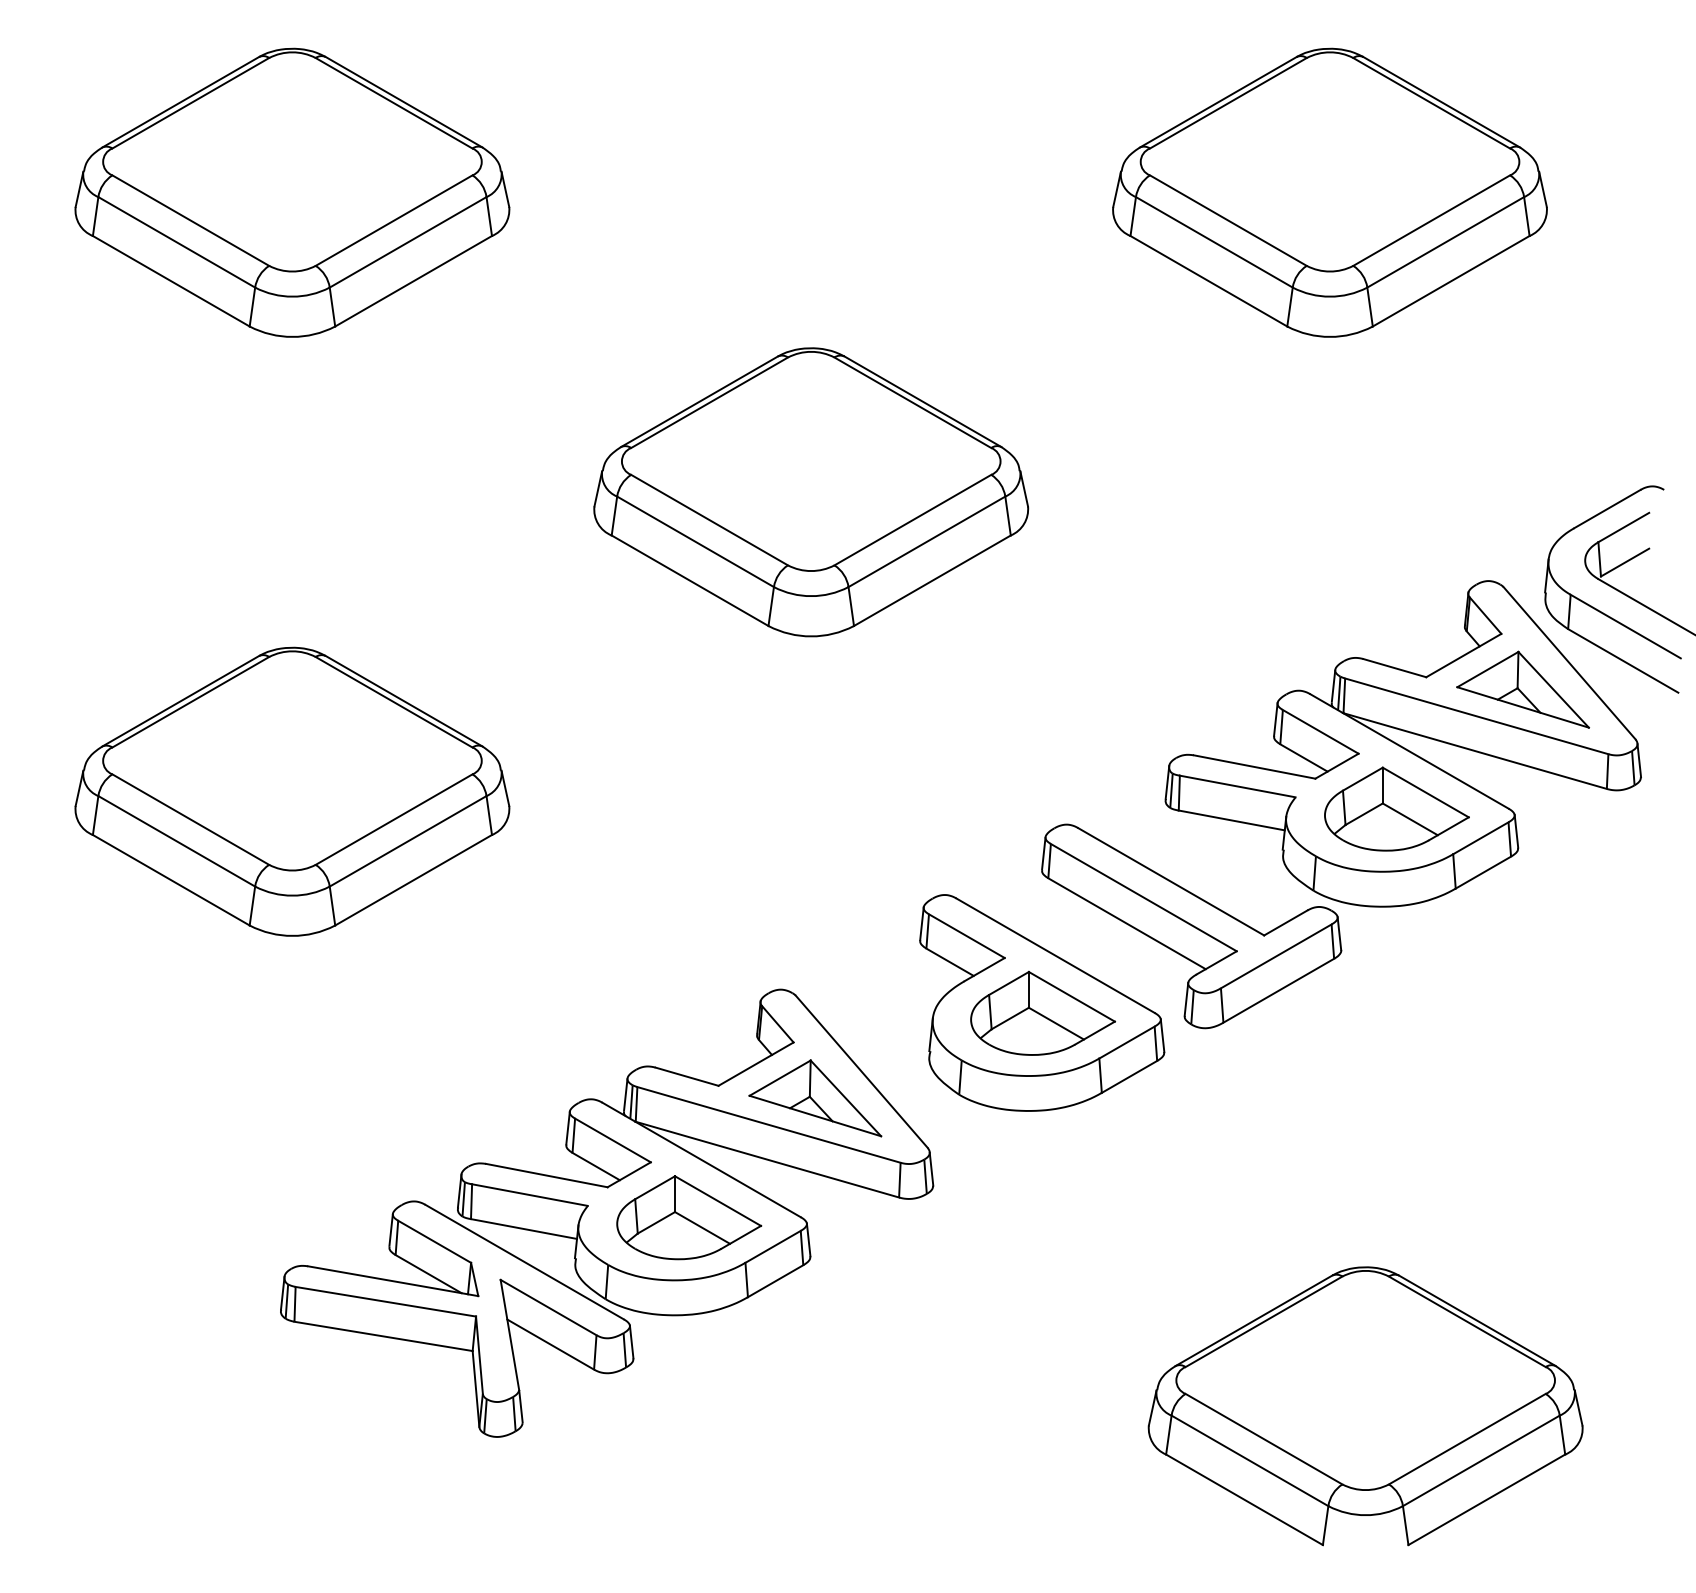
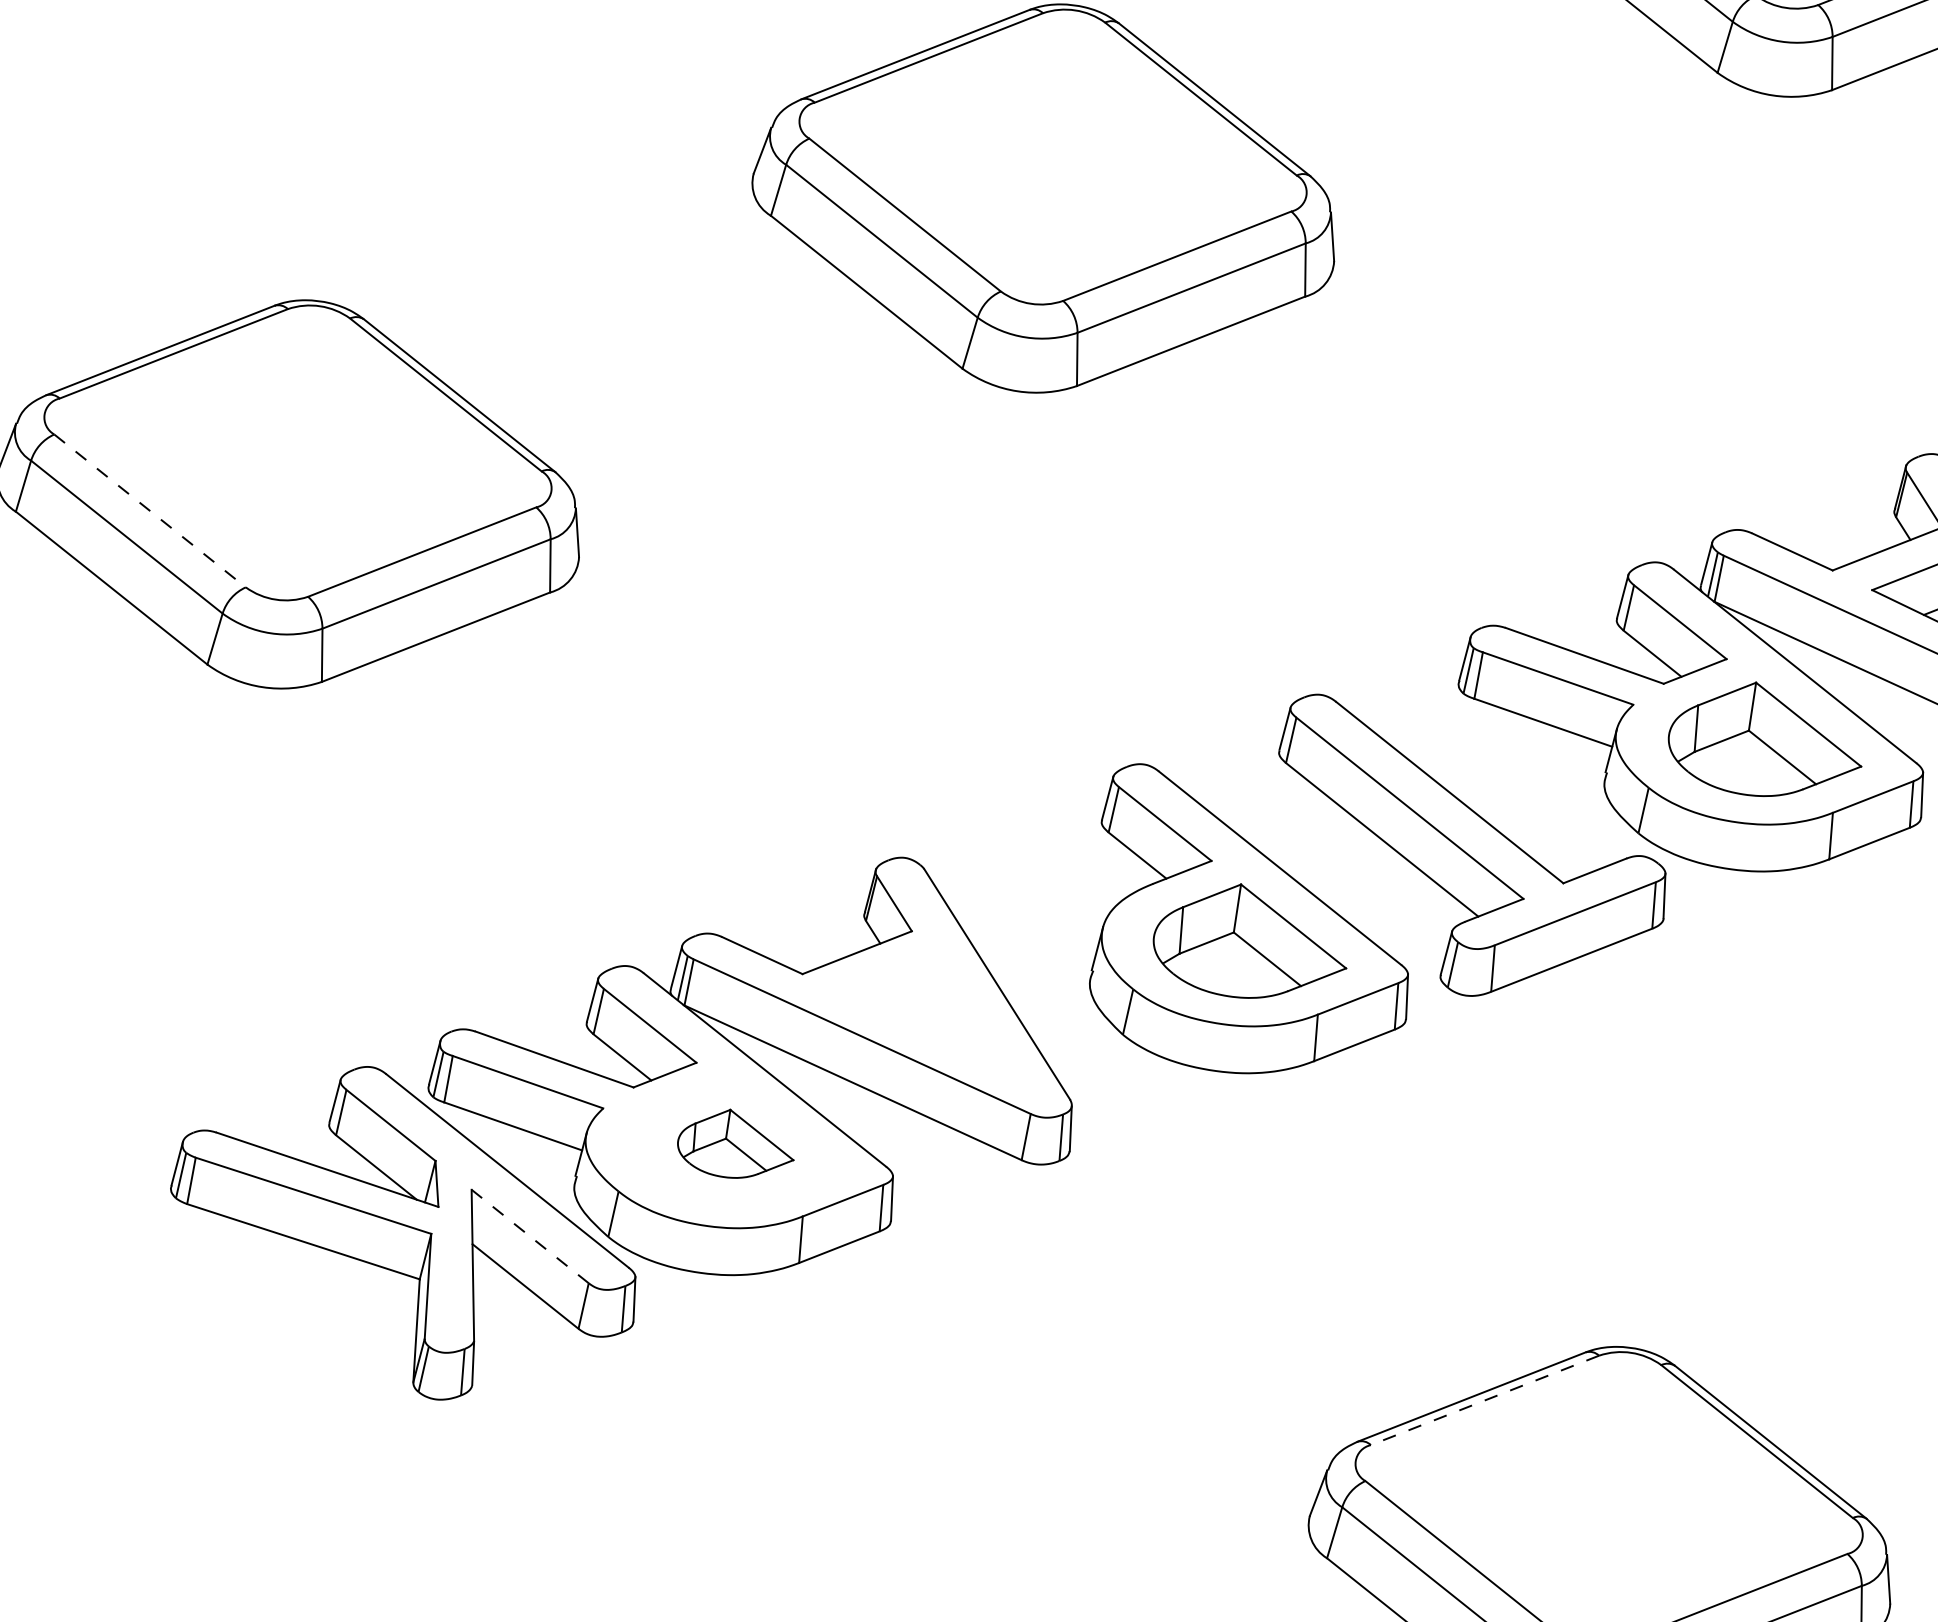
line: (190, 819) -> (149, 510), solid -> dashed
part: (815, 1098) -> (929, 1010), removed
part: (689, 1217) -> (737, 1144), size x0.6
line: (548, 1307) -> (530, 1236), solid -> dashed
line: (1264, 1321) -> (1485, 1400), solid -> dashed

